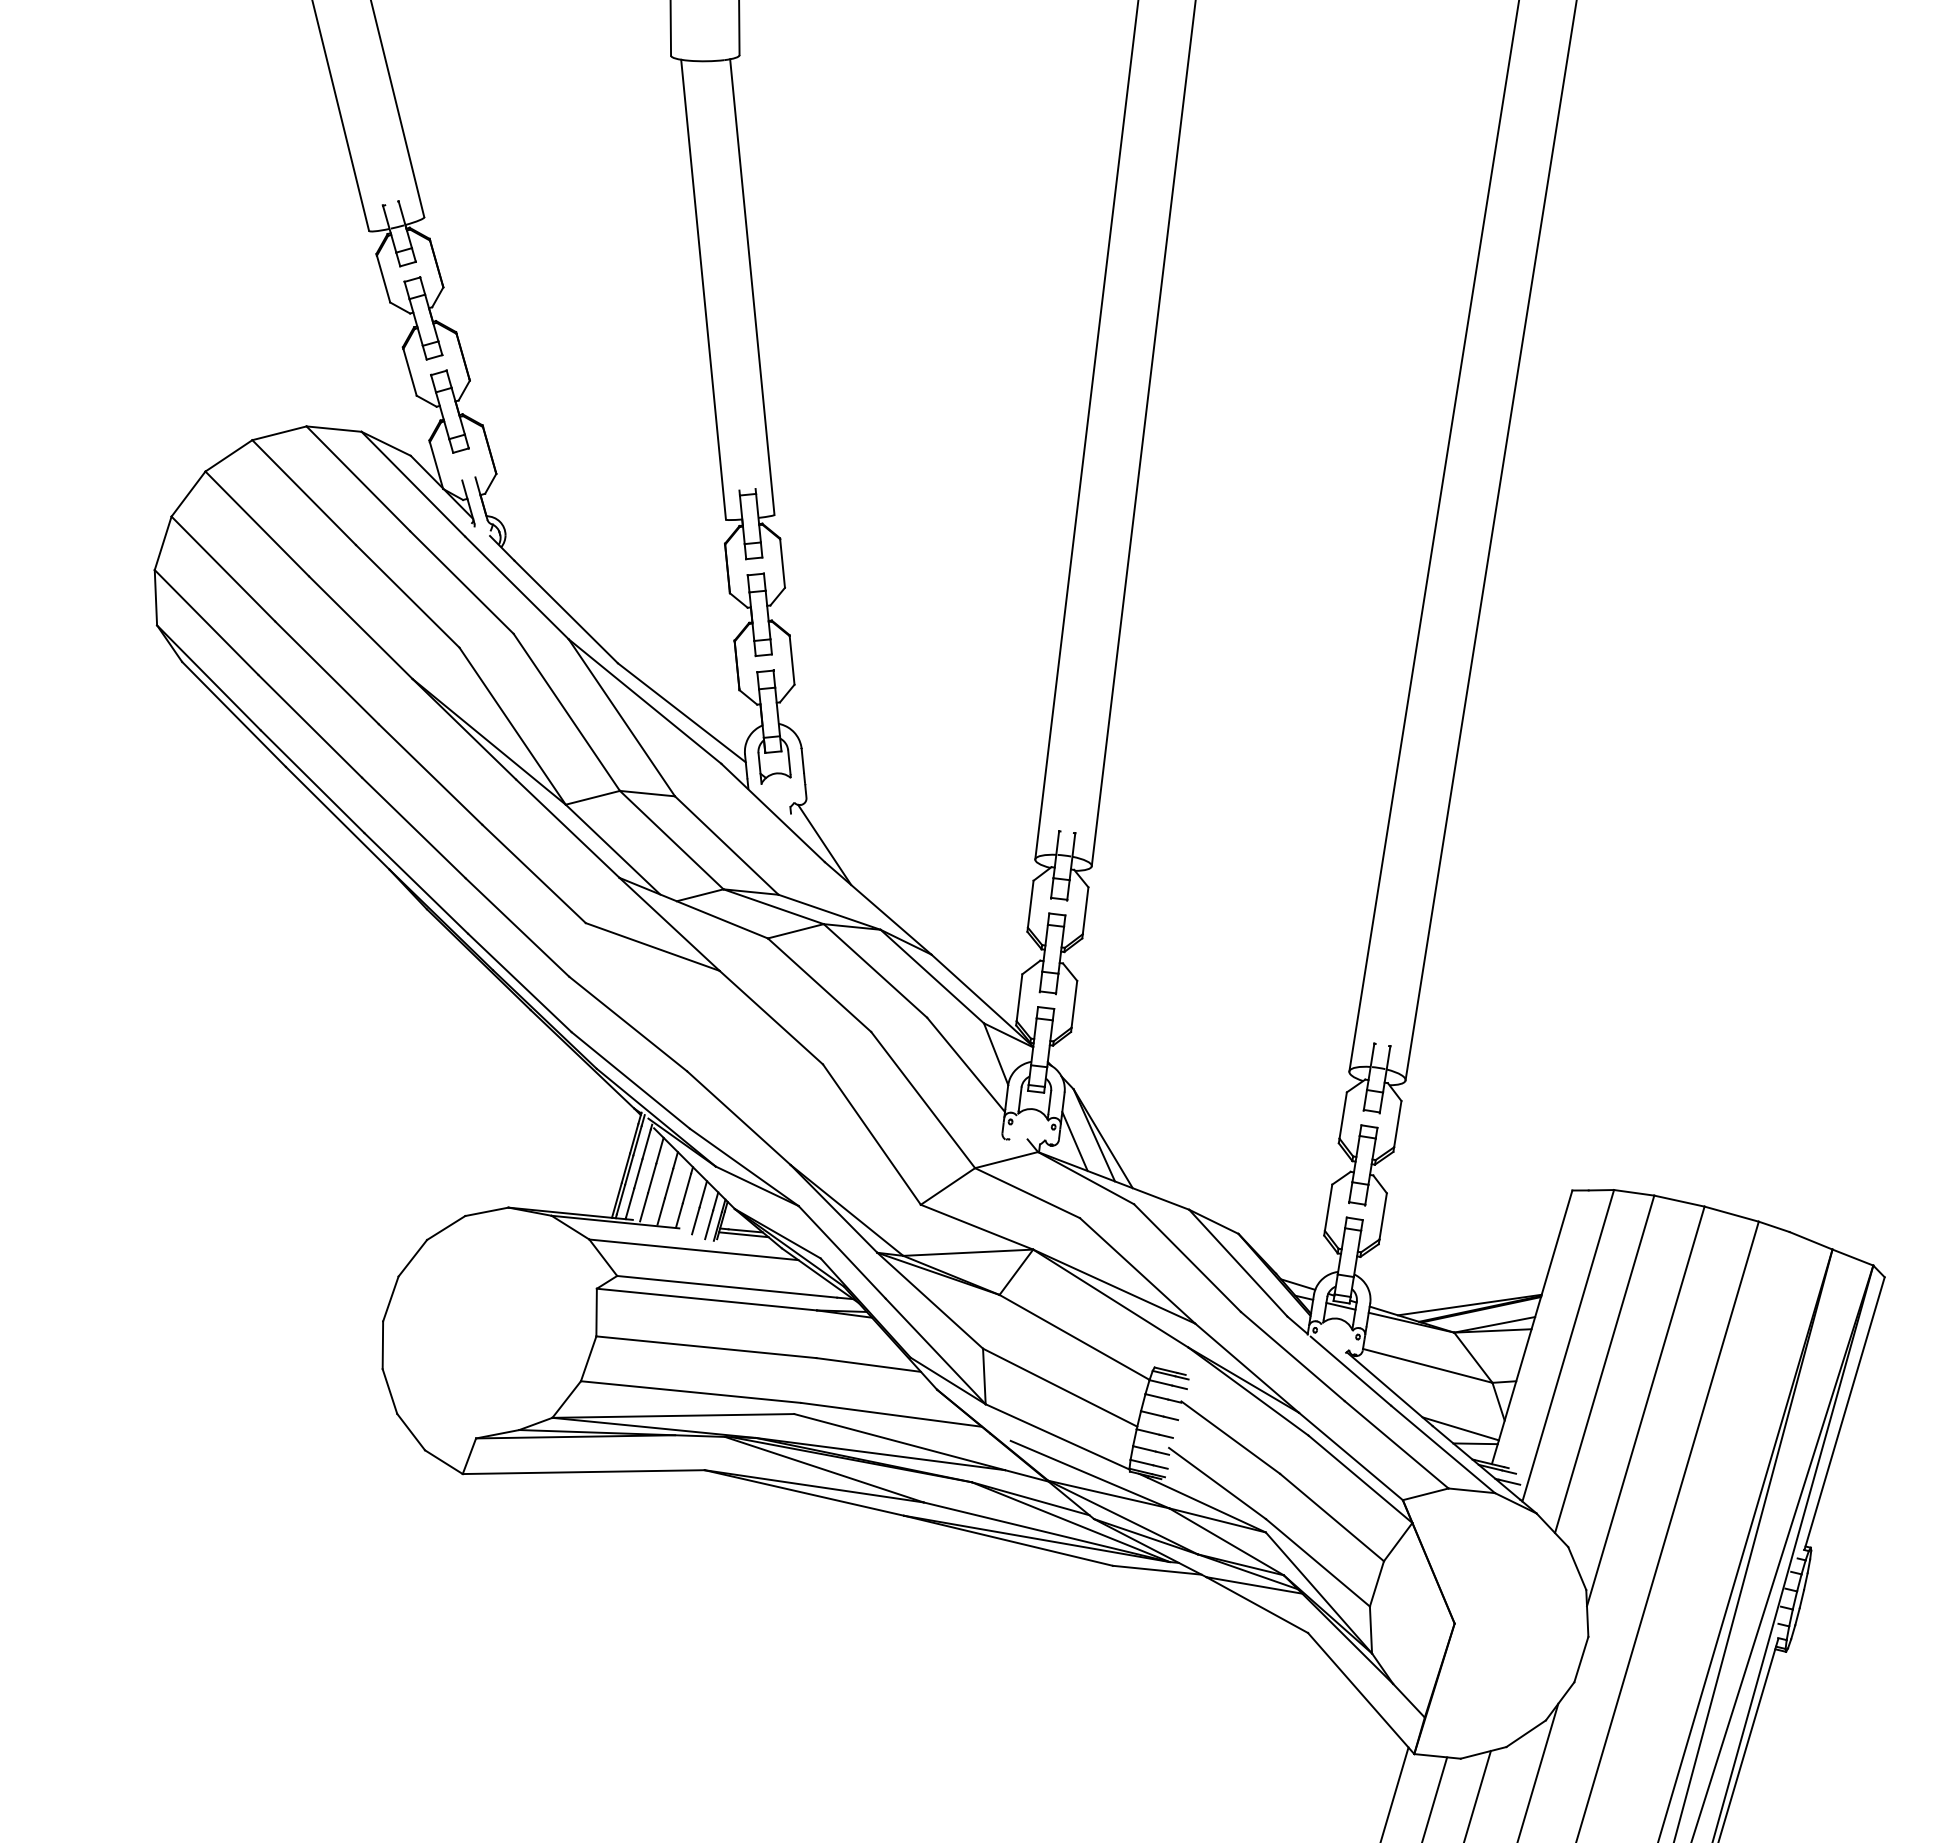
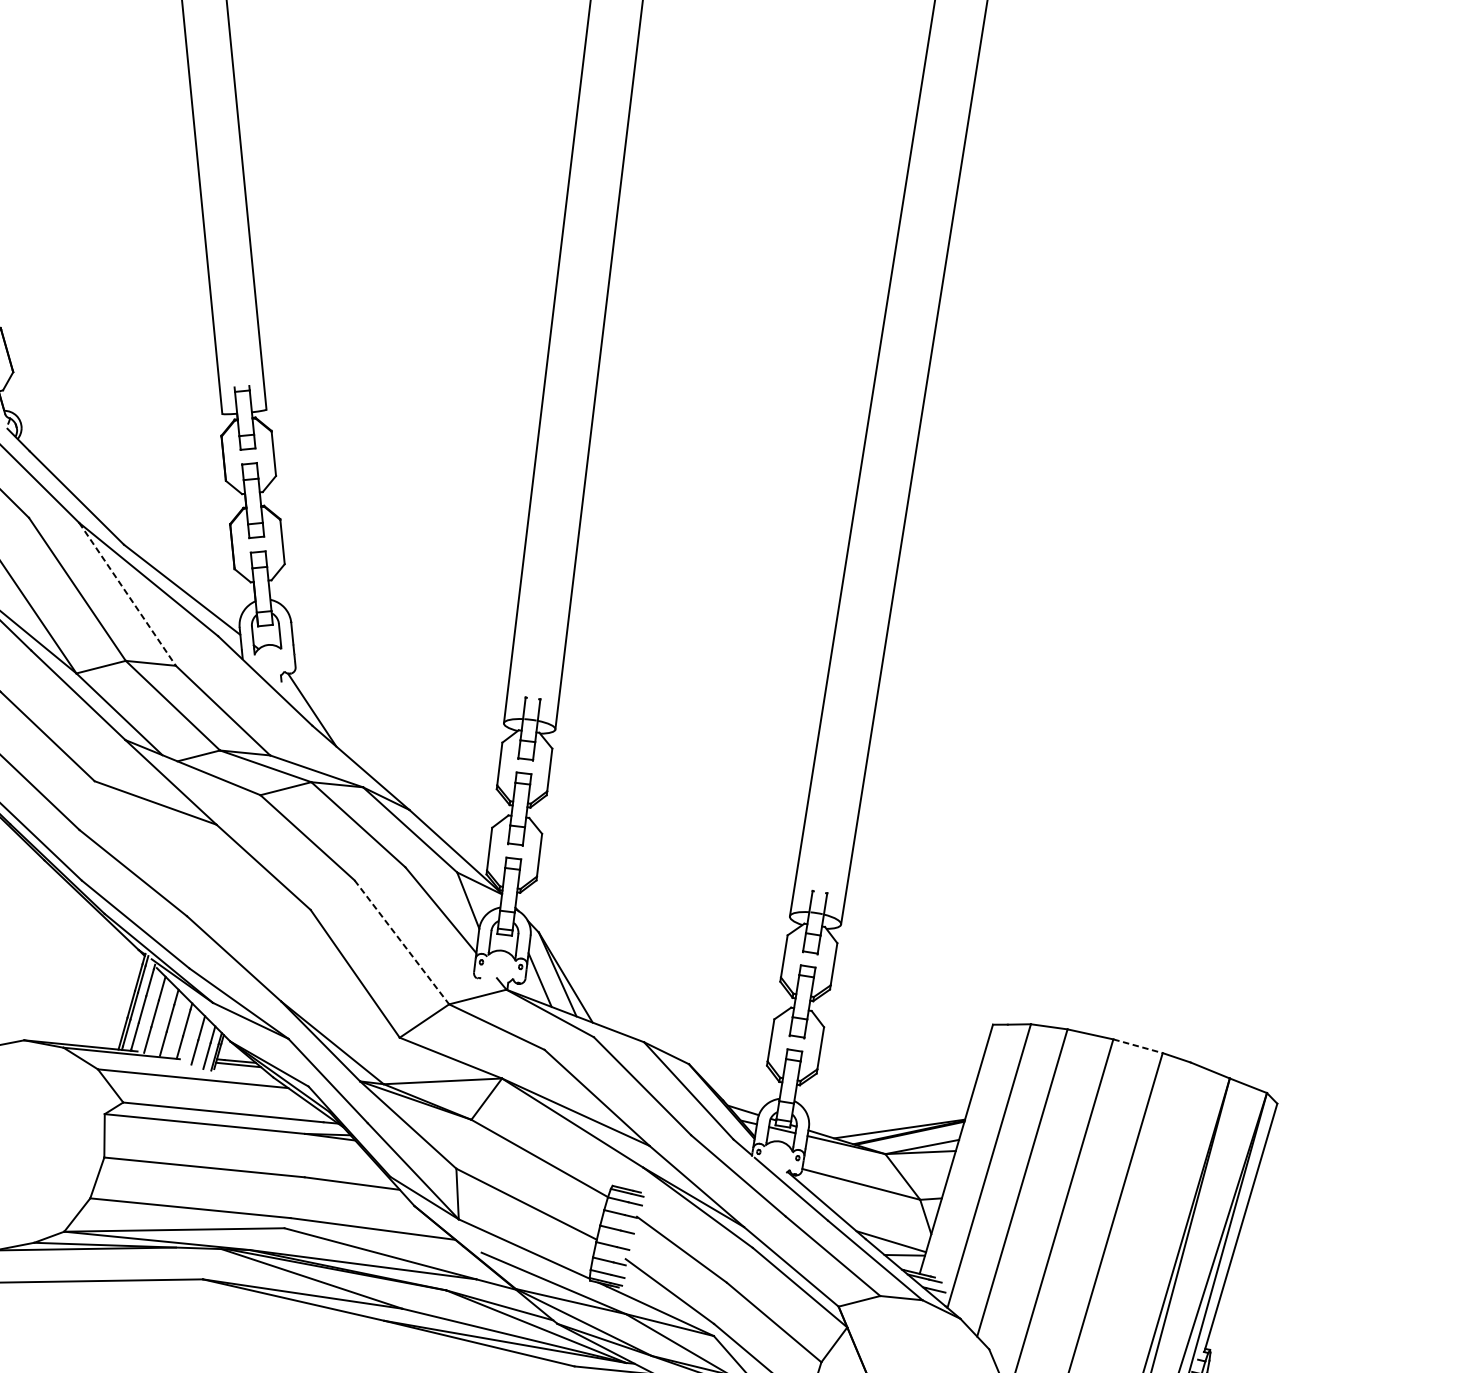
line: (621, 717) -> (127, 594), solid -> dashed
line: (923, 1100) -> (402, 942), solid -> dashed
line: (1732, 1214) -> (1138, 1046), solid -> dashed

